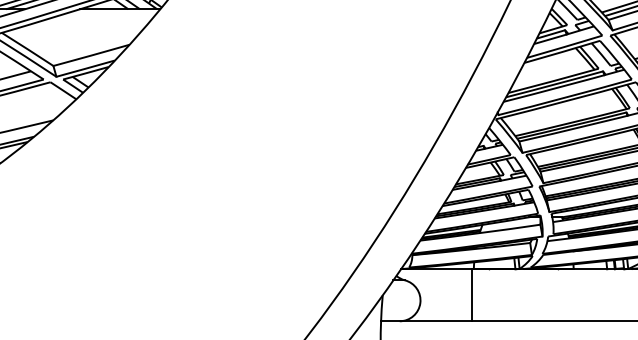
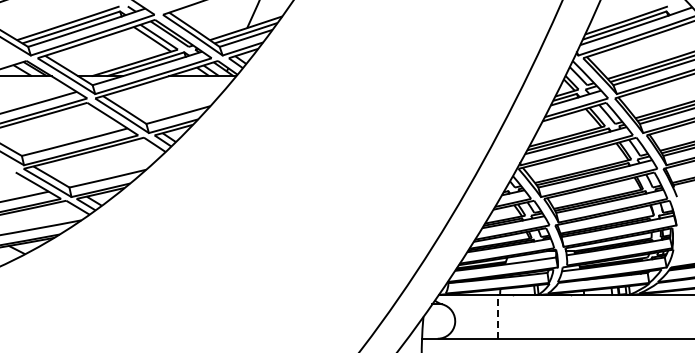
line: (471, 294) -> (498, 316), solid -> dashed

